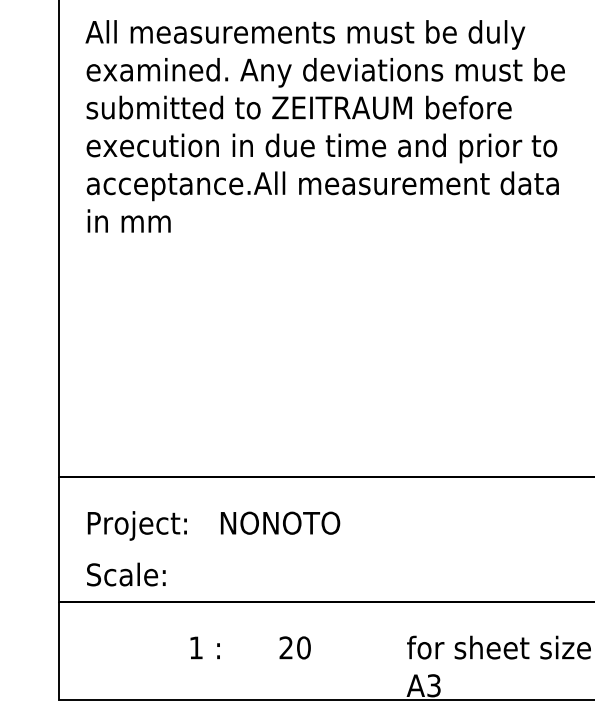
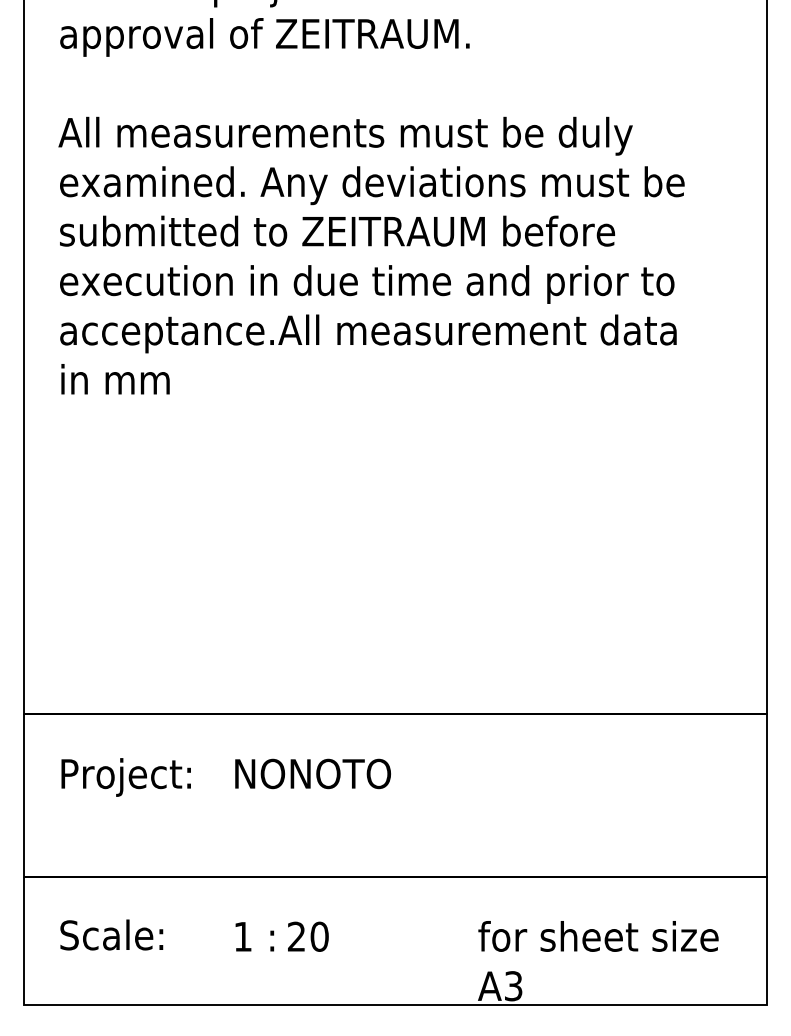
text: (126, 574) -> (111, 934), moved
text: (204, 647) -> (254, 936), moved
text: (295, 647) -> (308, 936), moved

